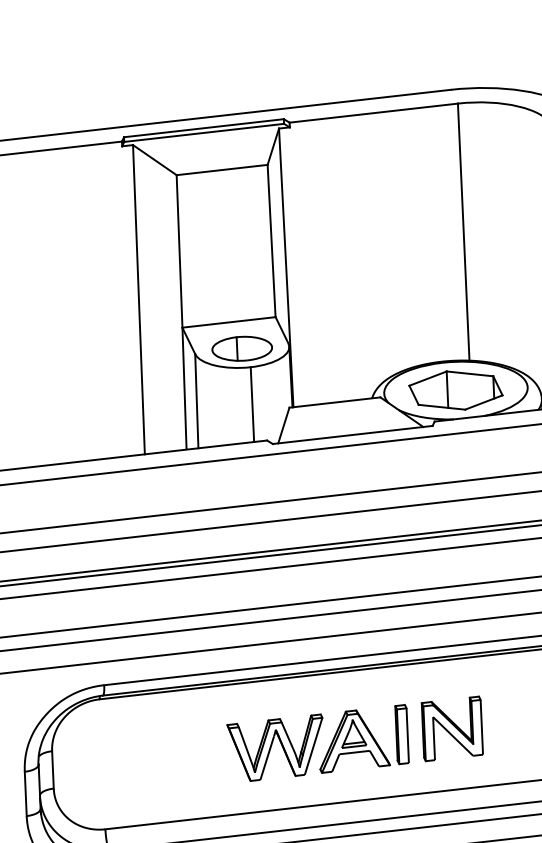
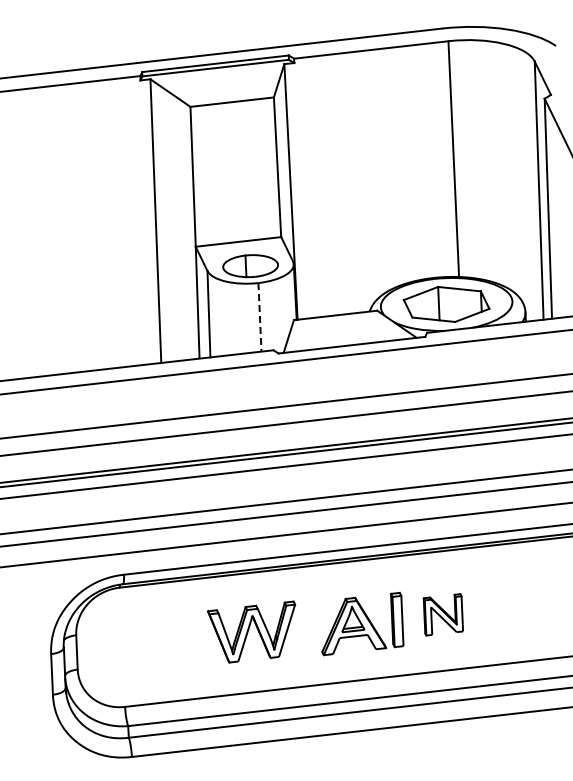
line: (251, 404) -> (259, 317), solid -> dashed
part: (452, 728) -> (443, 614), size x0.7
part: (274, 747) -> (251, 631), moved

